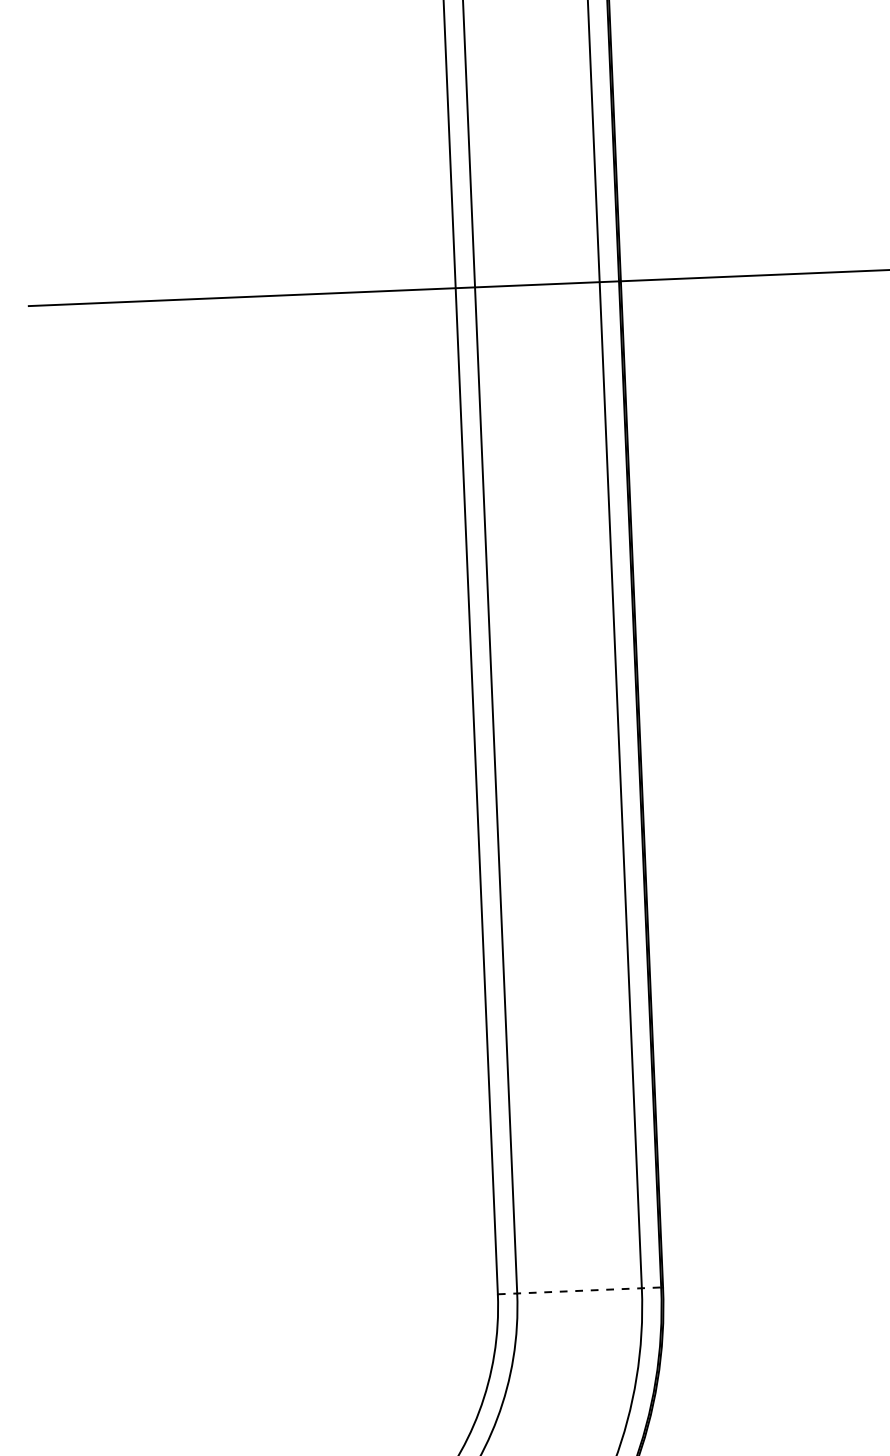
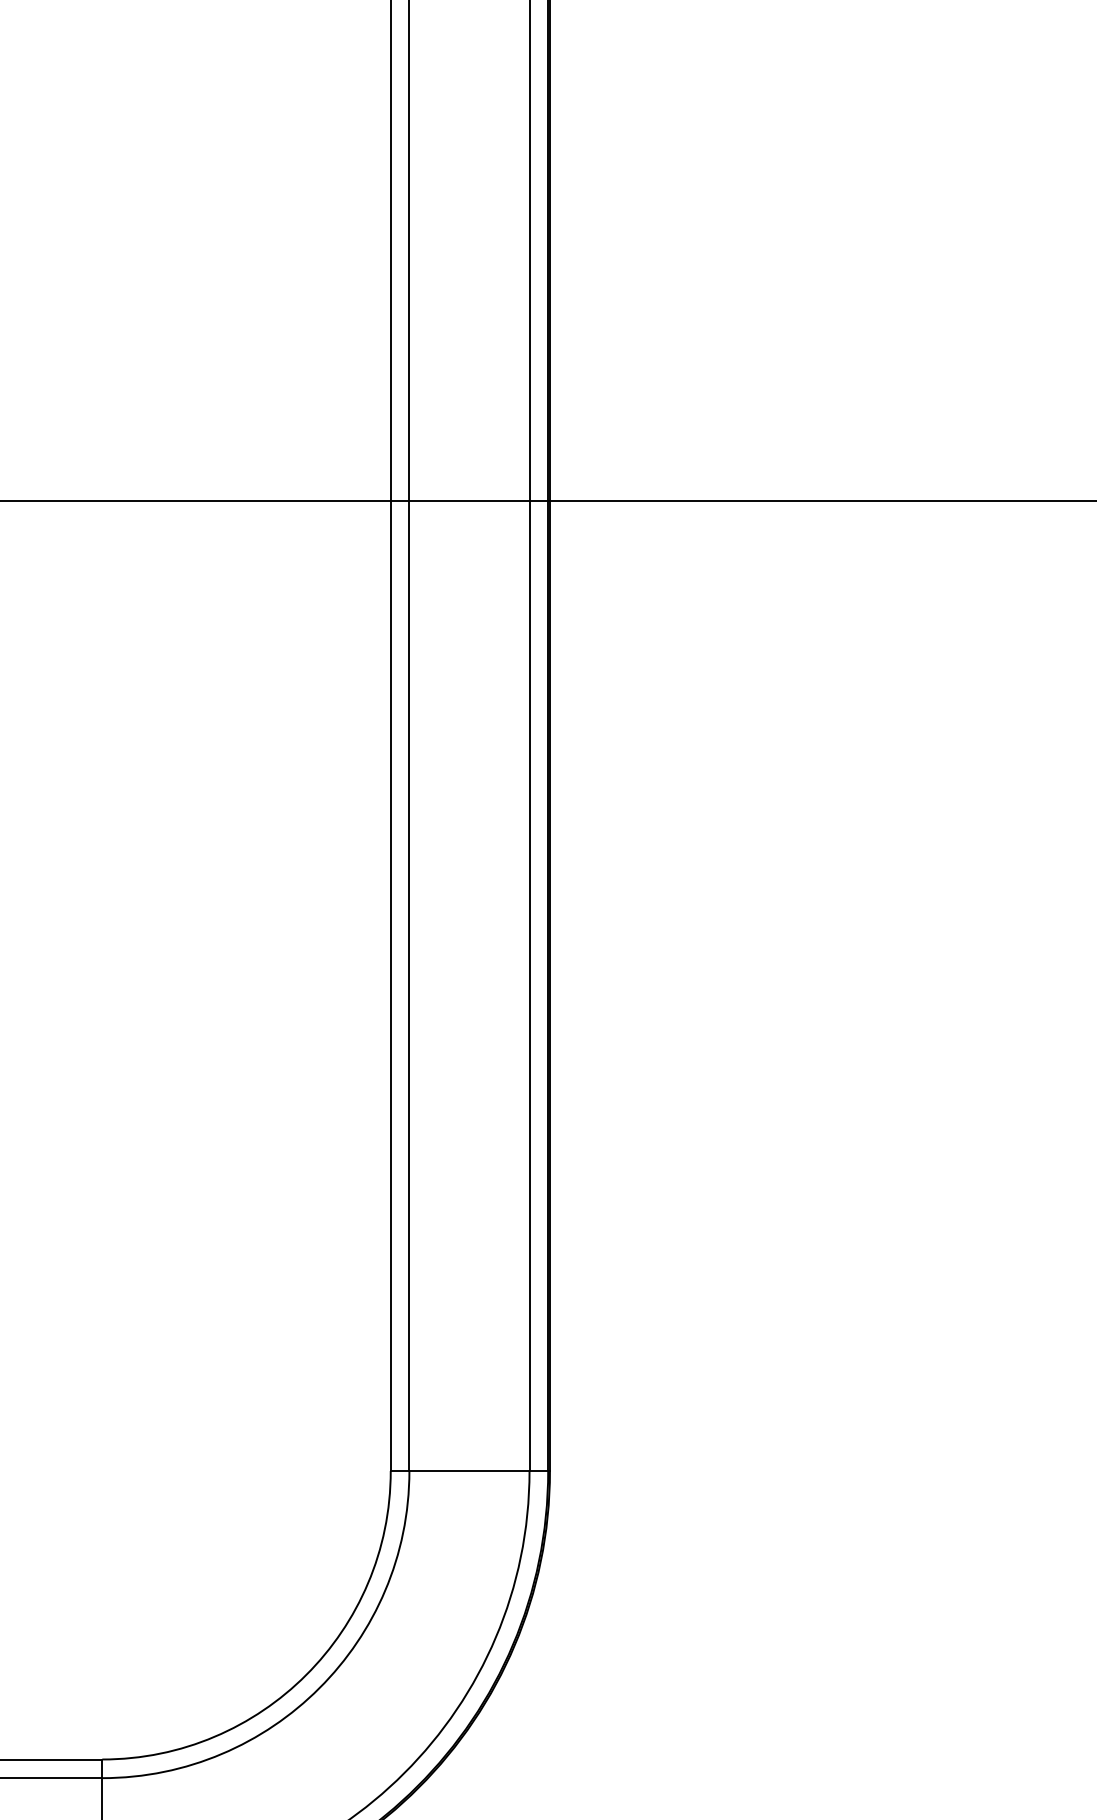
line: (580, 1291) -> (470, 1471), dashed -> solid

